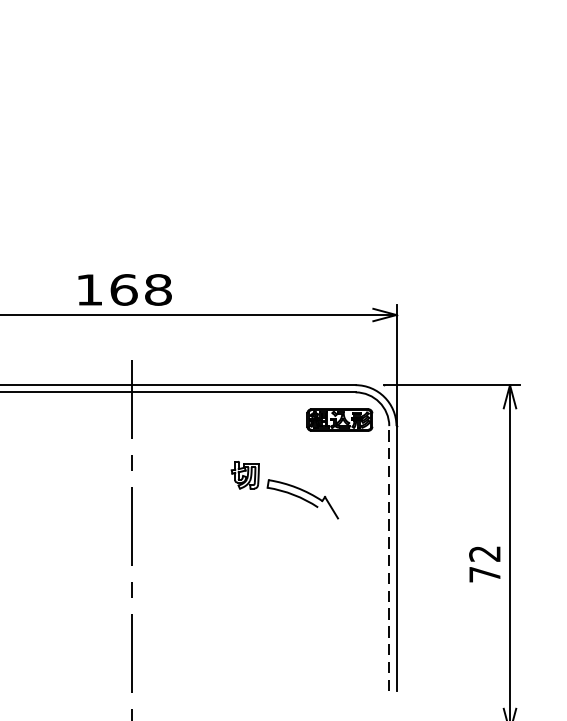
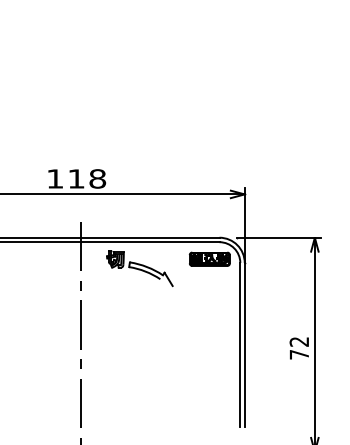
text: (123, 289) -> (76, 178), 168 -> 118
part: (284, 490) -> (139, 268), moved
line: (389, 558) -> (240, 344), dashed -> solid

